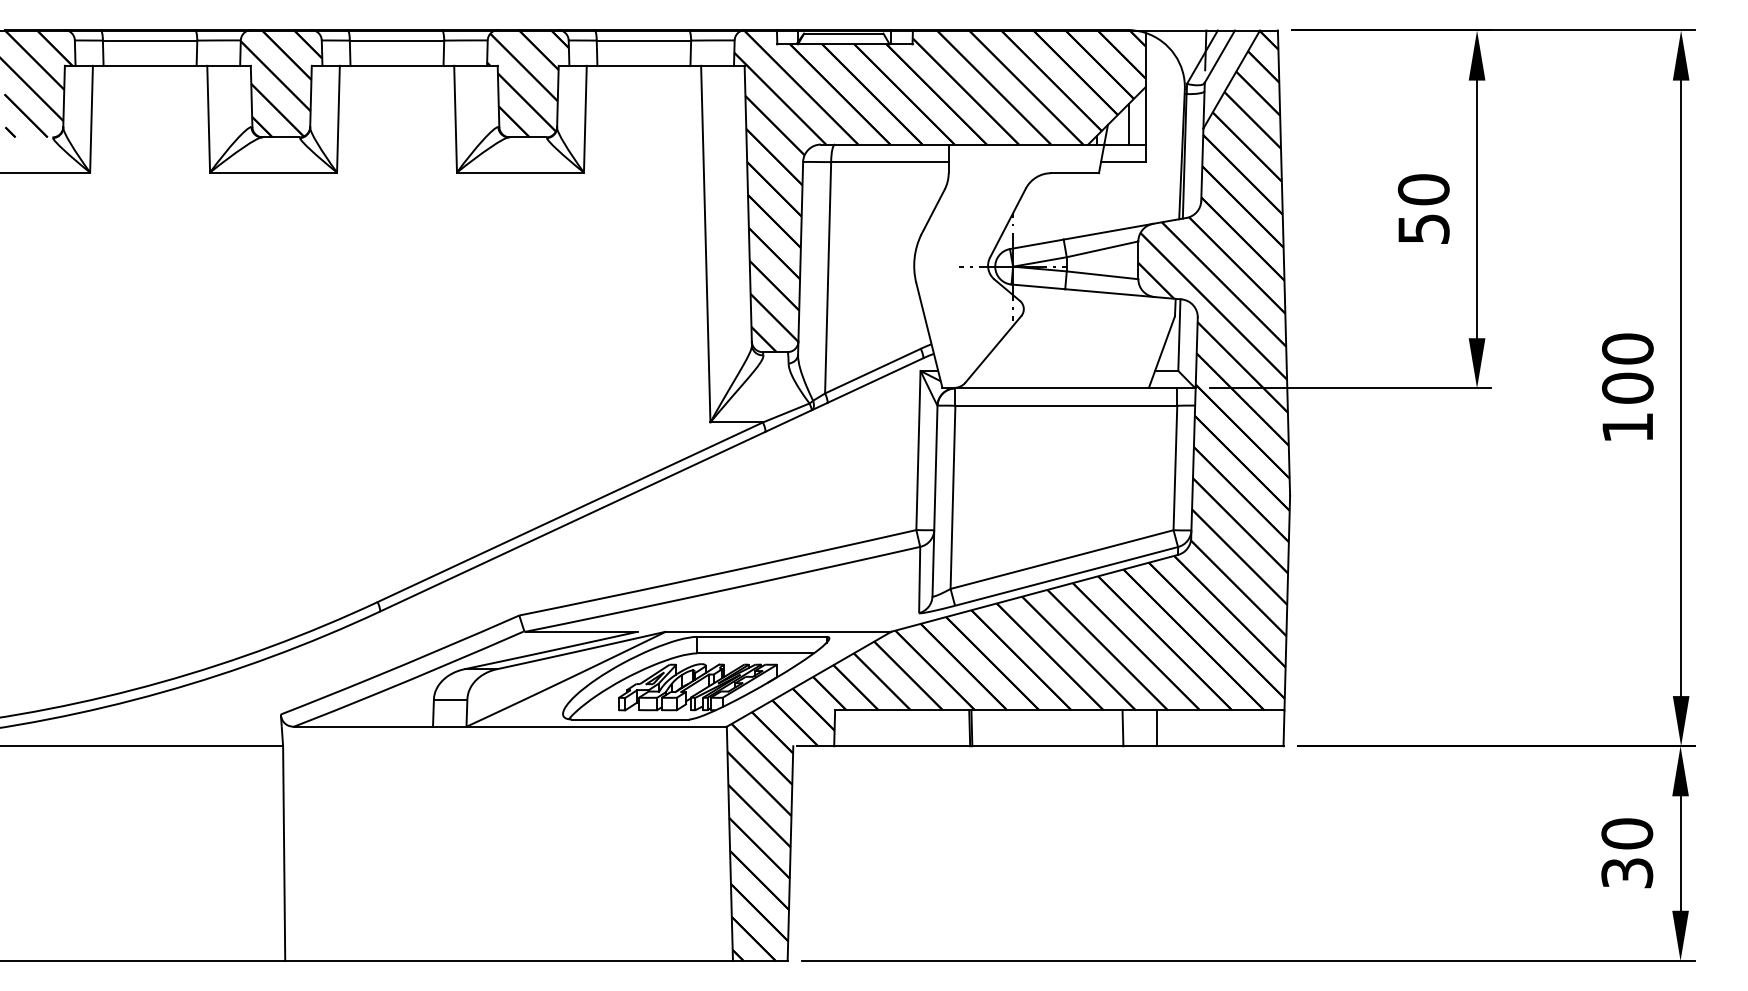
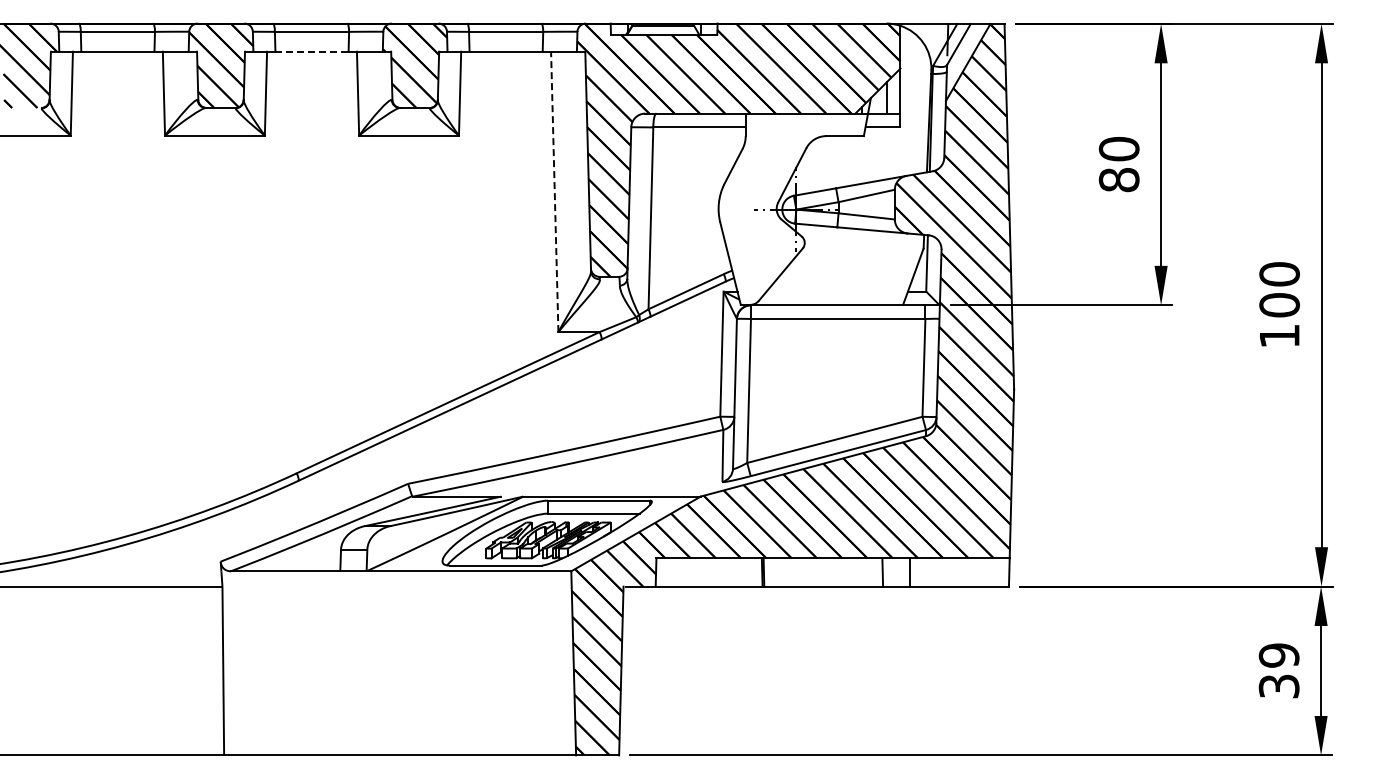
line: (397, 65) -> (312, 51), solid -> dashed
text: (1422, 229) -> (1118, 180), 50 -> 80
line: (705, 243) -> (554, 191), solid -> dashed
text: (1627, 833) -> (1279, 655), 30 -> 39

